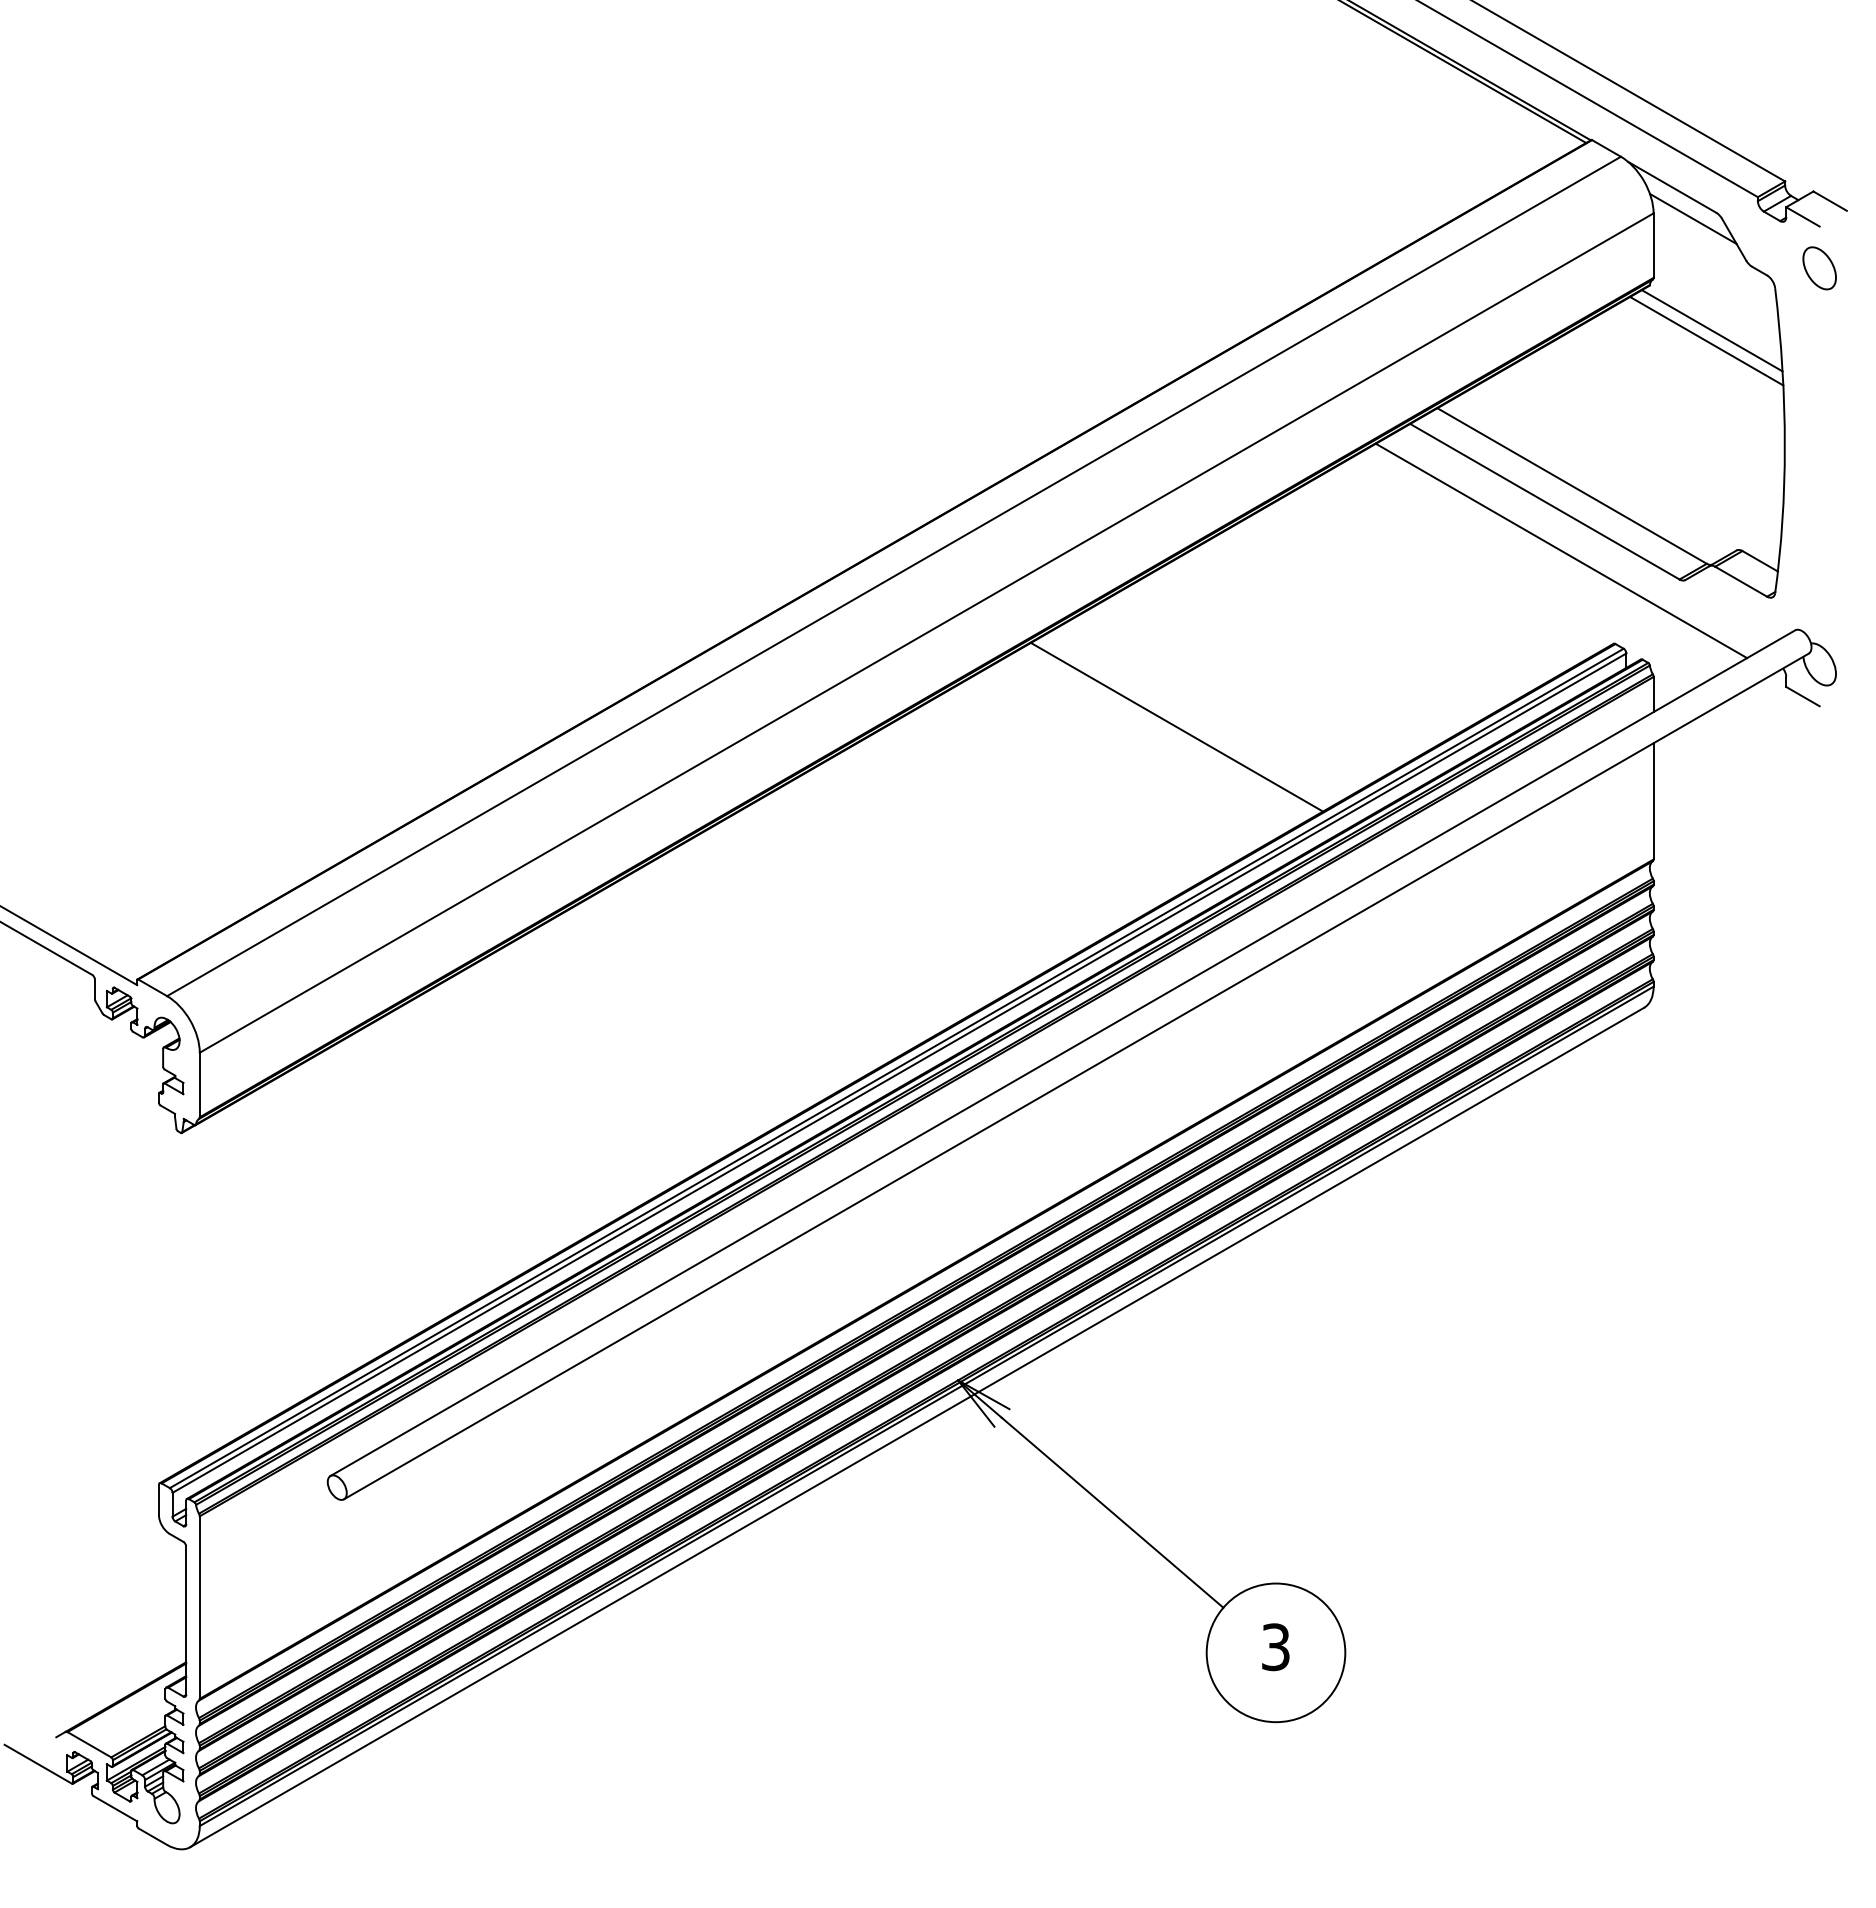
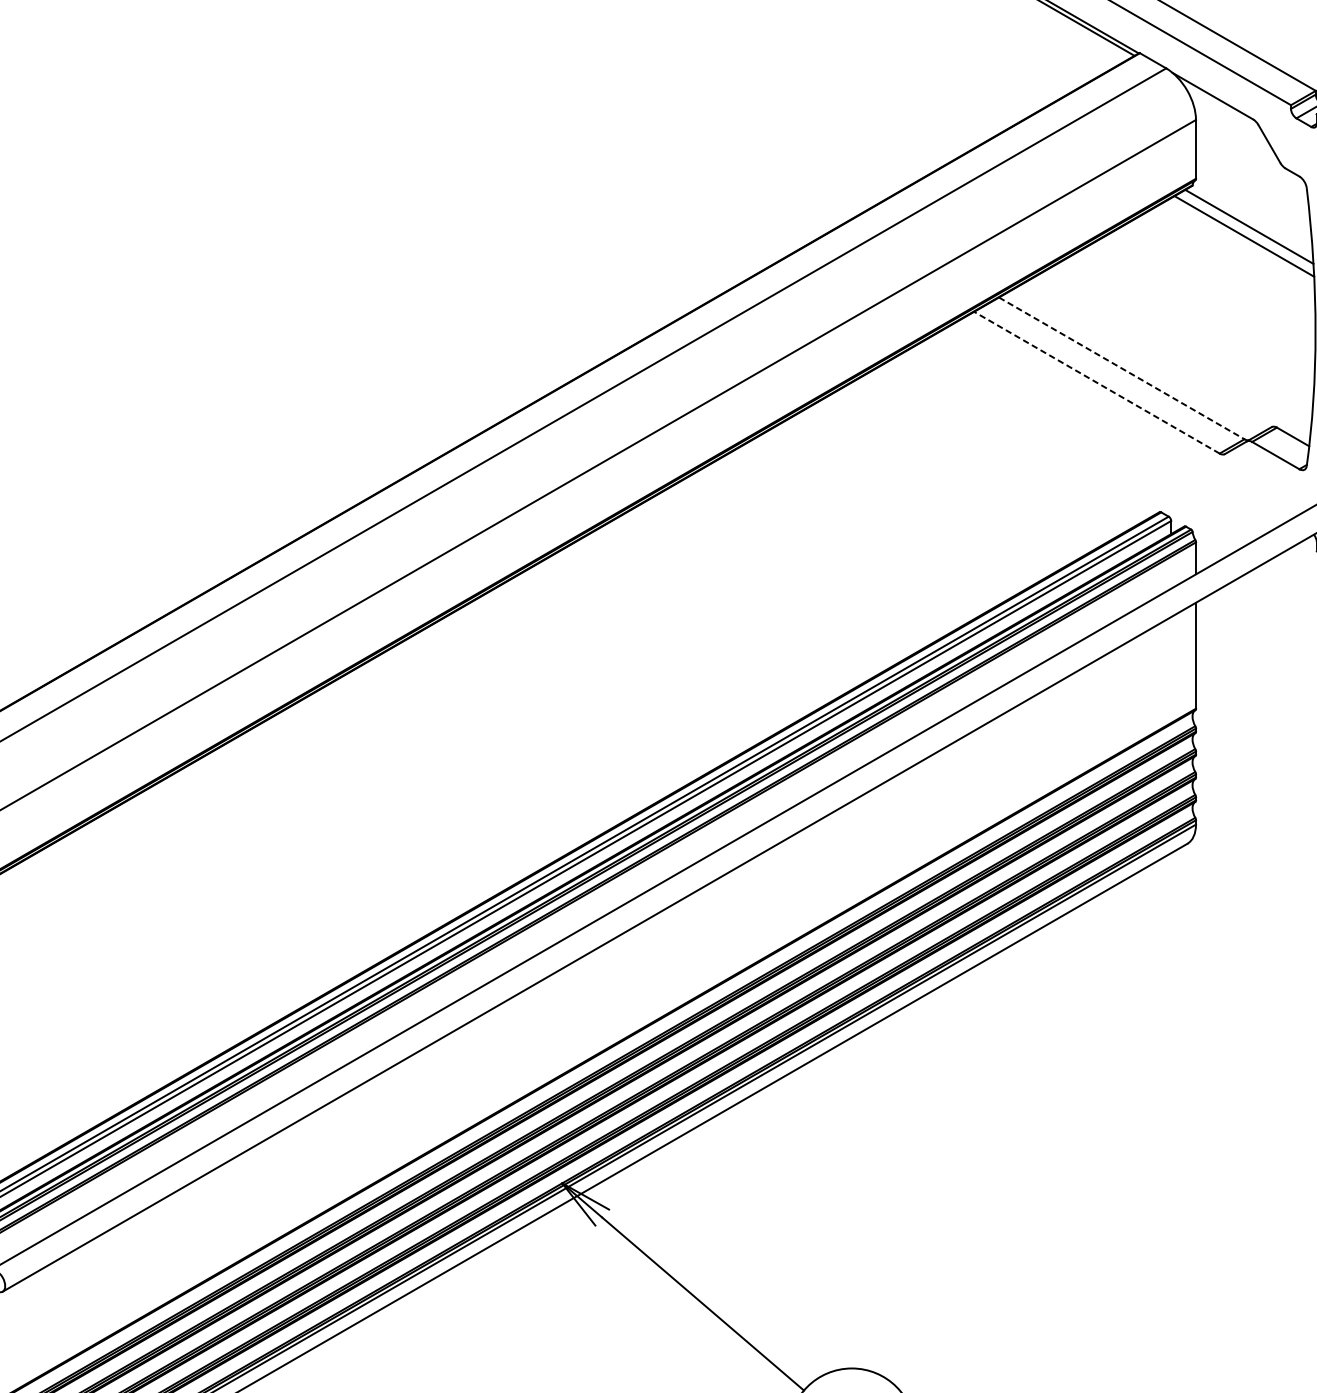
line: (1692, 218) -> (1231, 124), removed
line: (1572, 486) -> (1122, 368), solid -> dashed
line: (1544, 501) -> (1096, 382), solid -> dashed
line: (1561, 550) -> (1112, 427), removed
line: (1176, 726) -> (761, 587), removed

